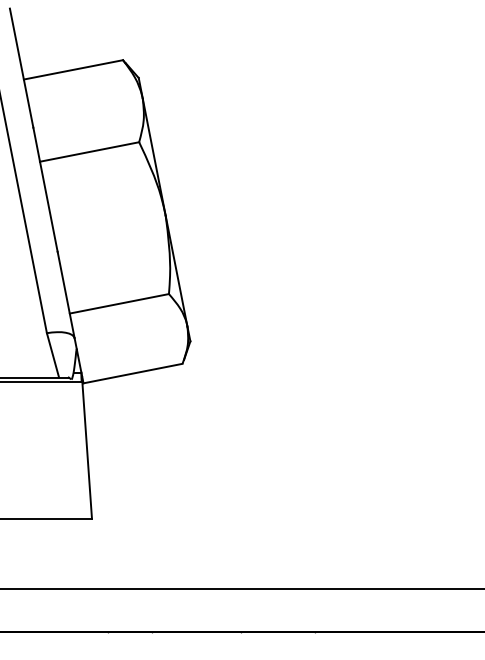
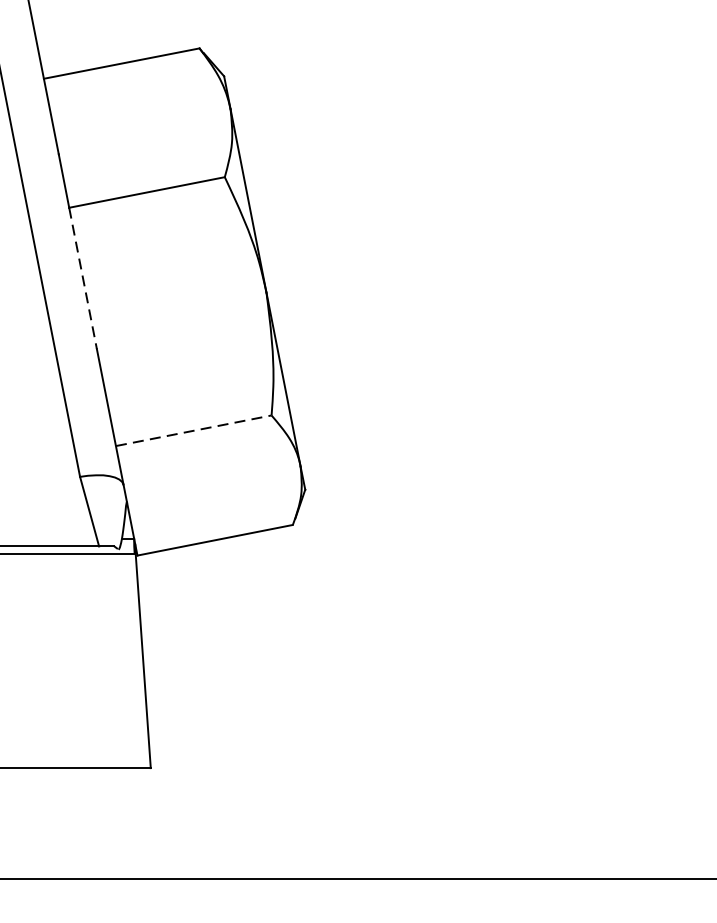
line: (48, 206) -> (82, 278), solid -> dashed
line: (119, 303) -> (193, 430), solid -> dashed

